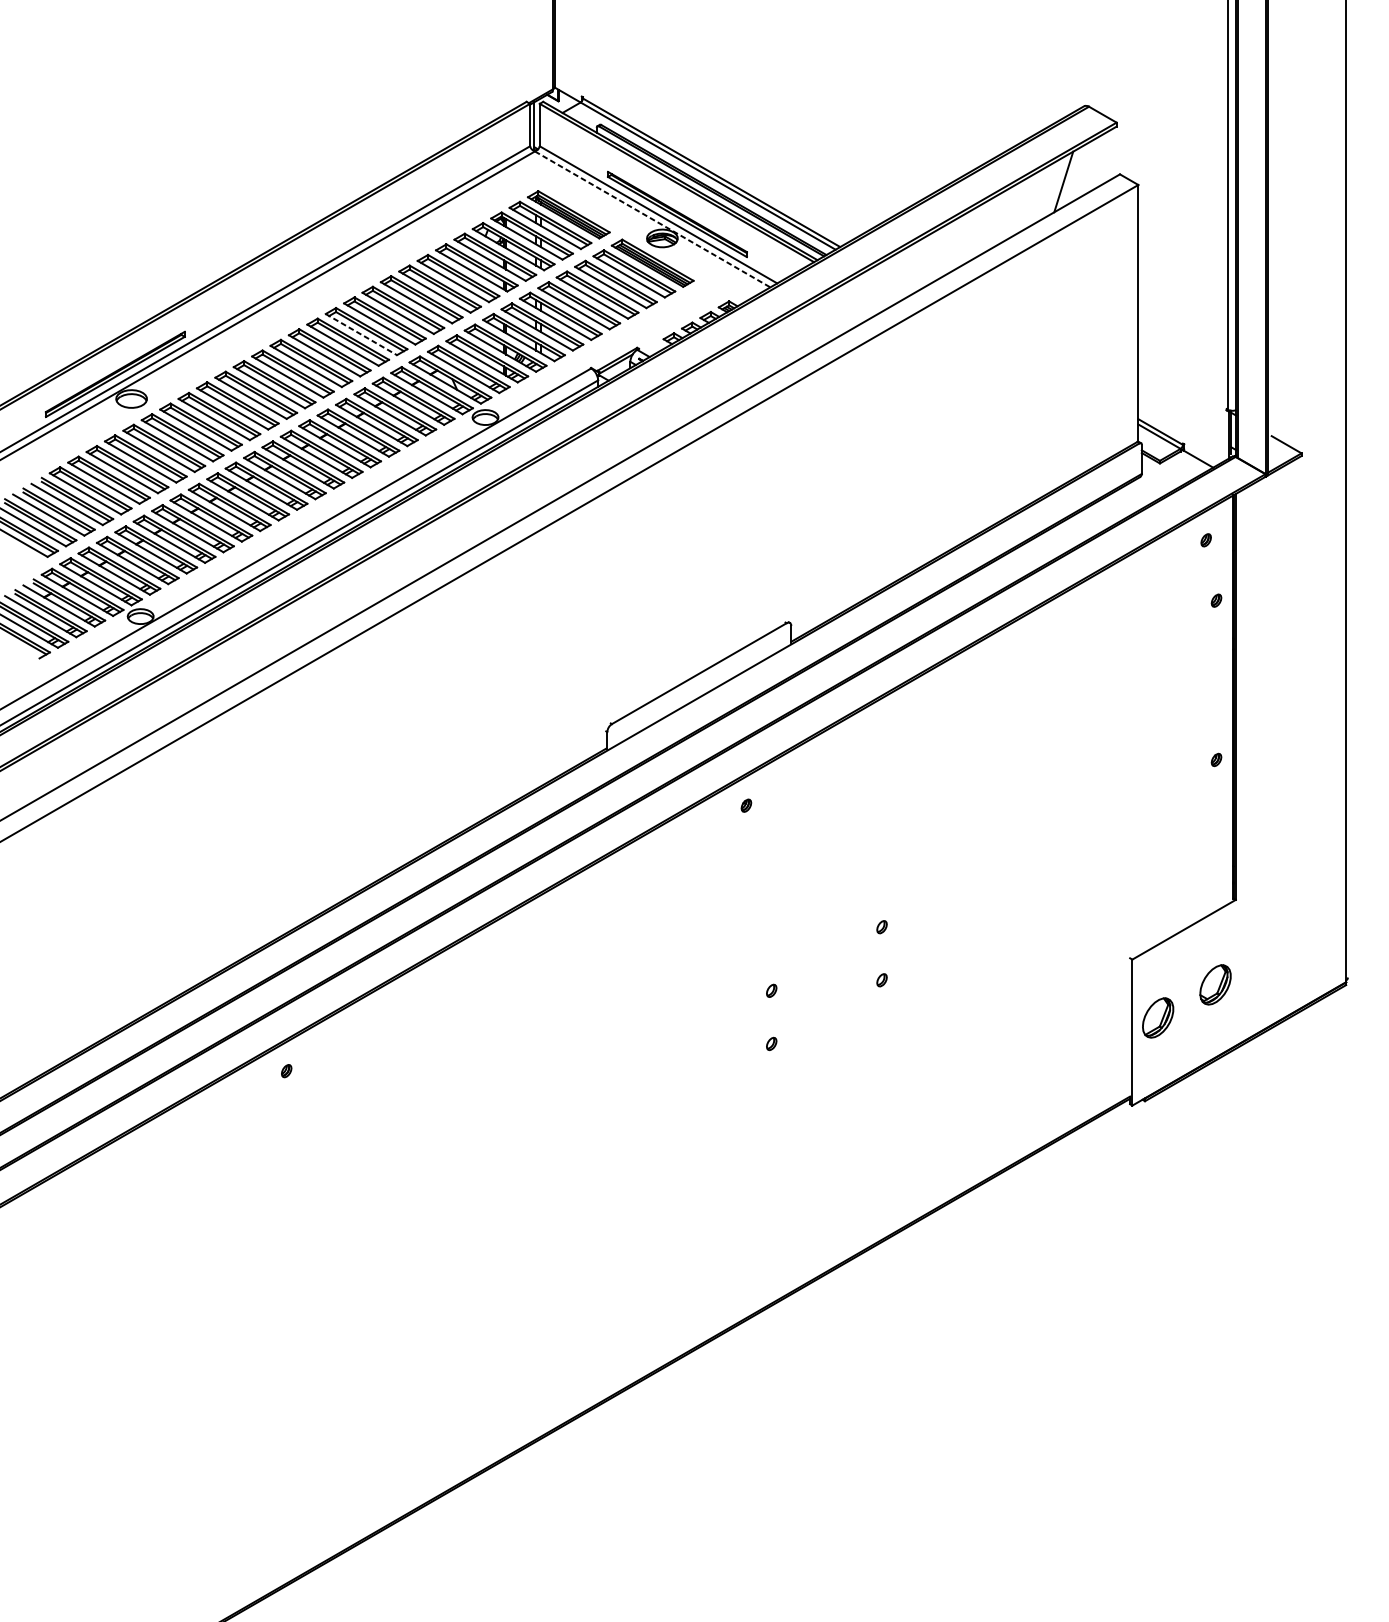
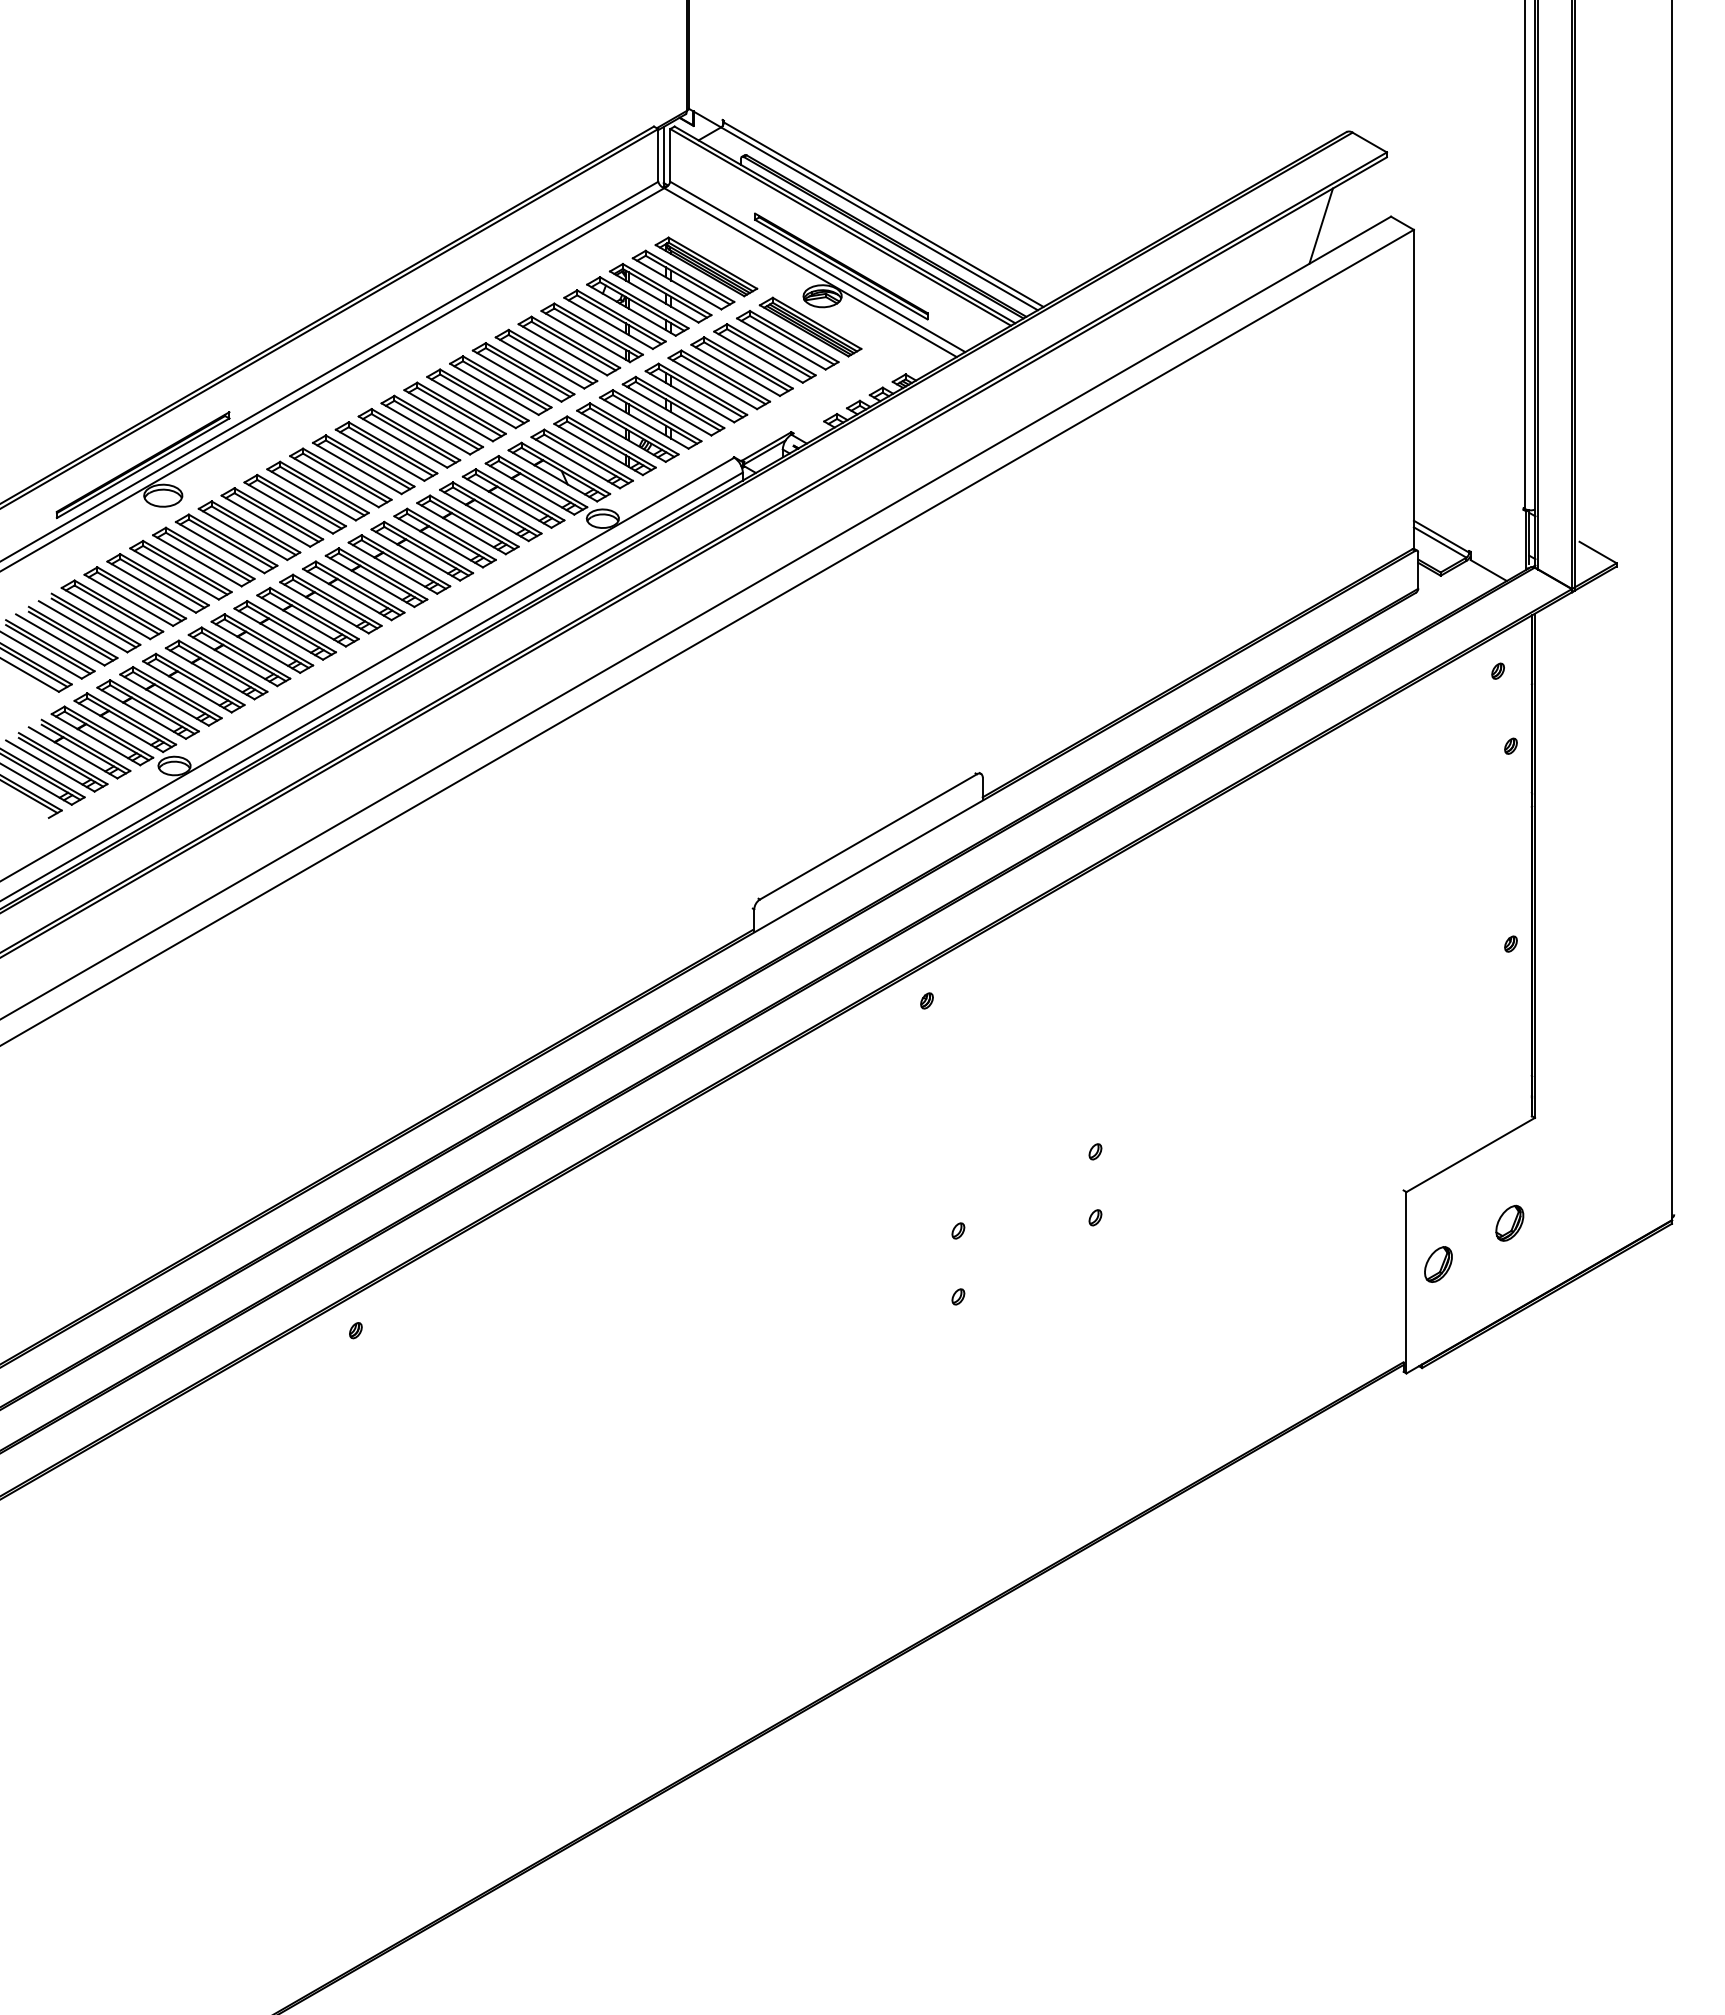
line: (652, 219) -> (810, 272), dashed -> solid
line: (362, 334) -> (449, 415), dashed -> solid
part: (1215, 984) -> (1509, 1222), size x0.71
part: (1158, 1017) -> (1438, 1264), size x0.71

